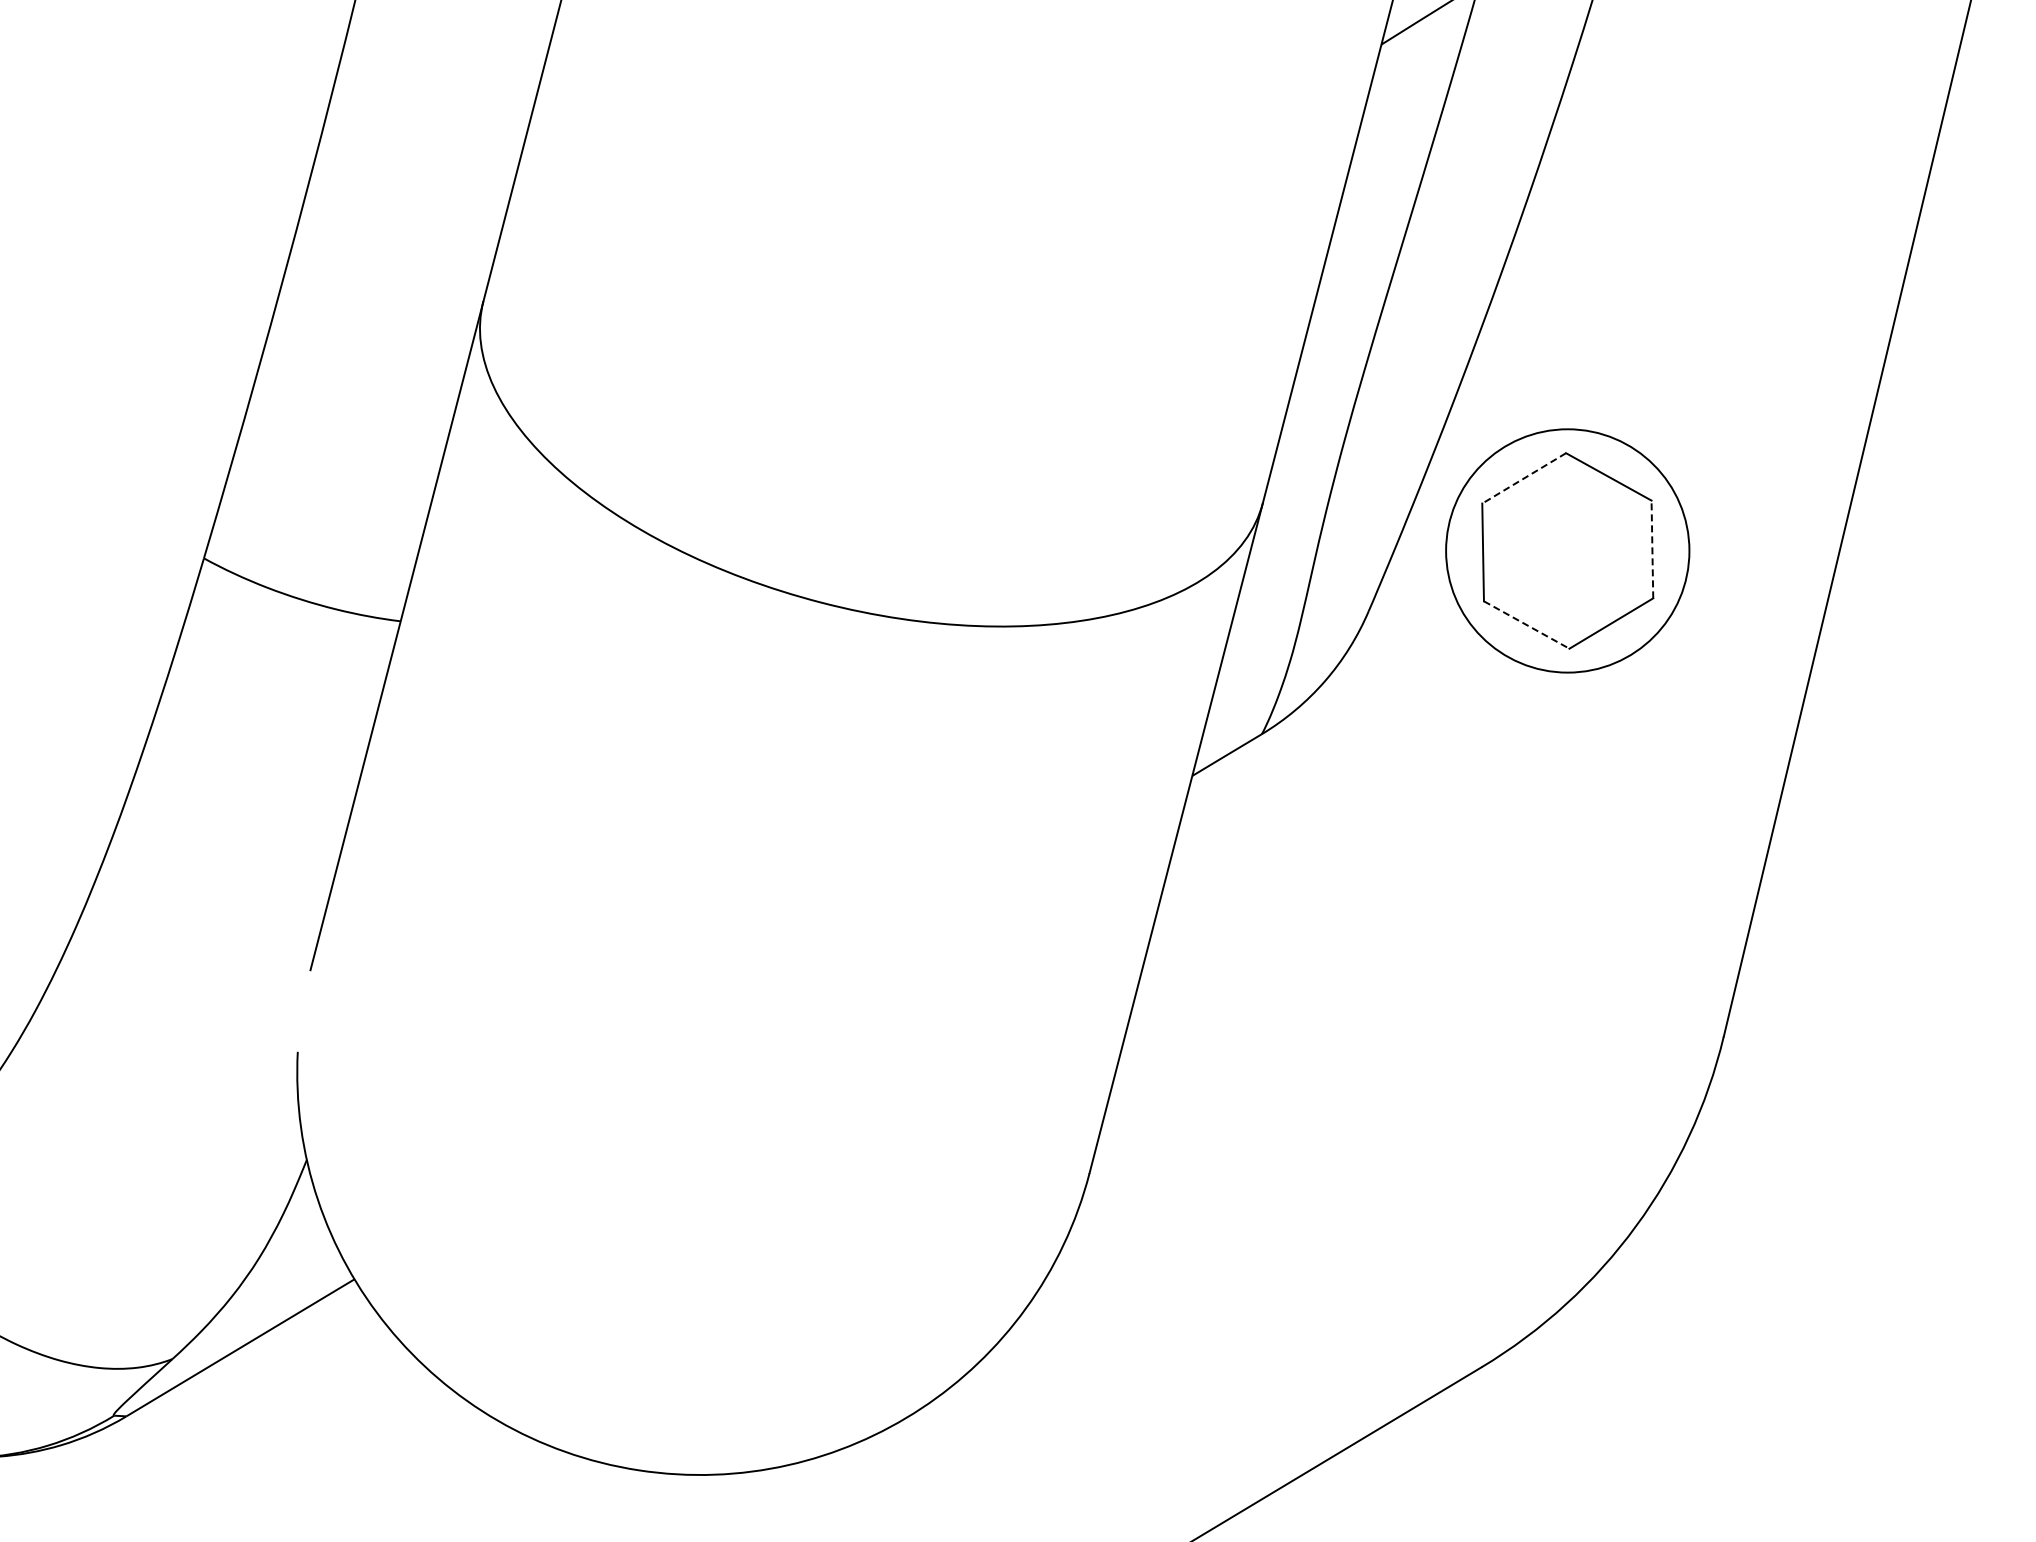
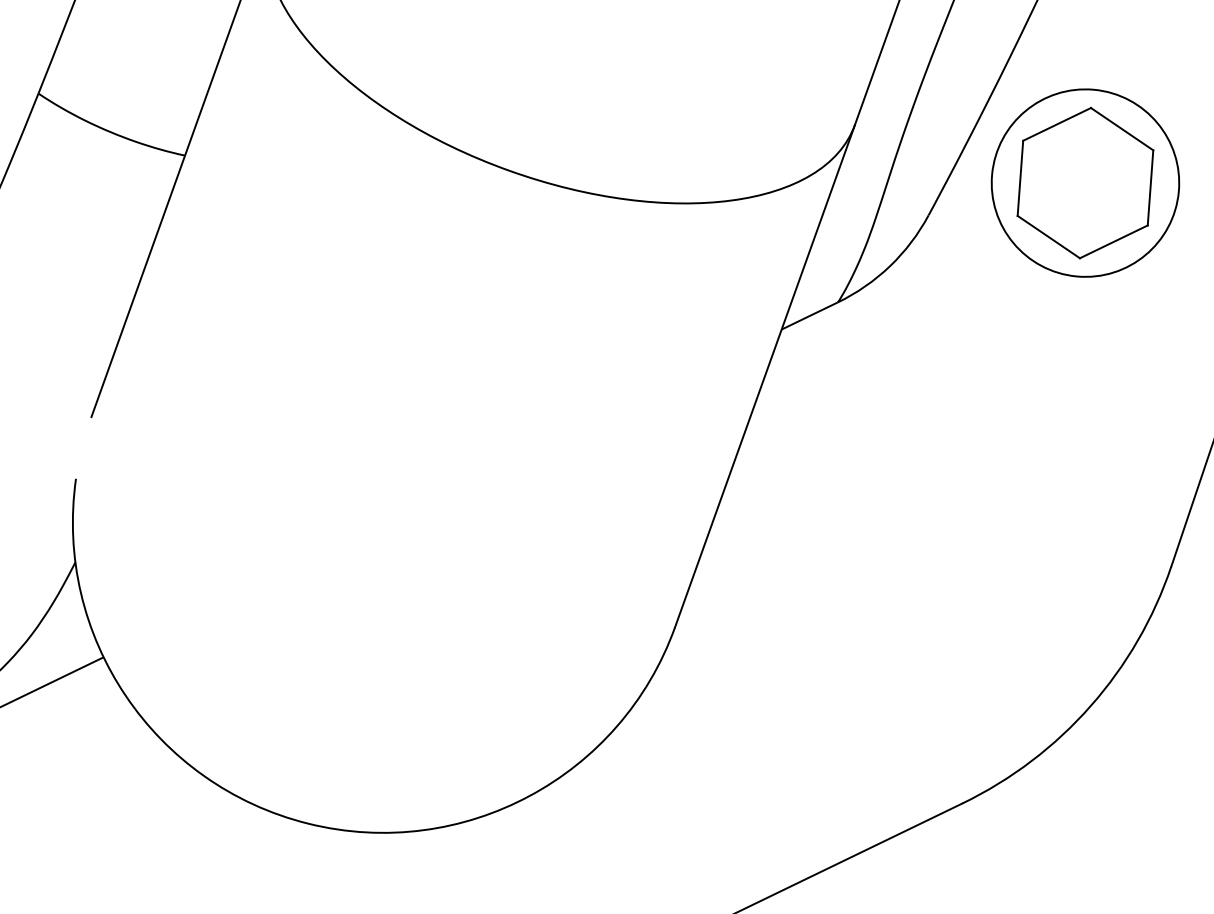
line: (1524, 478) -> (1057, 124), dashed -> solid
line: (1652, 549) -> (1150, 187), dashed -> solid
line: (1526, 625) -> (1048, 237), dashed -> solid

